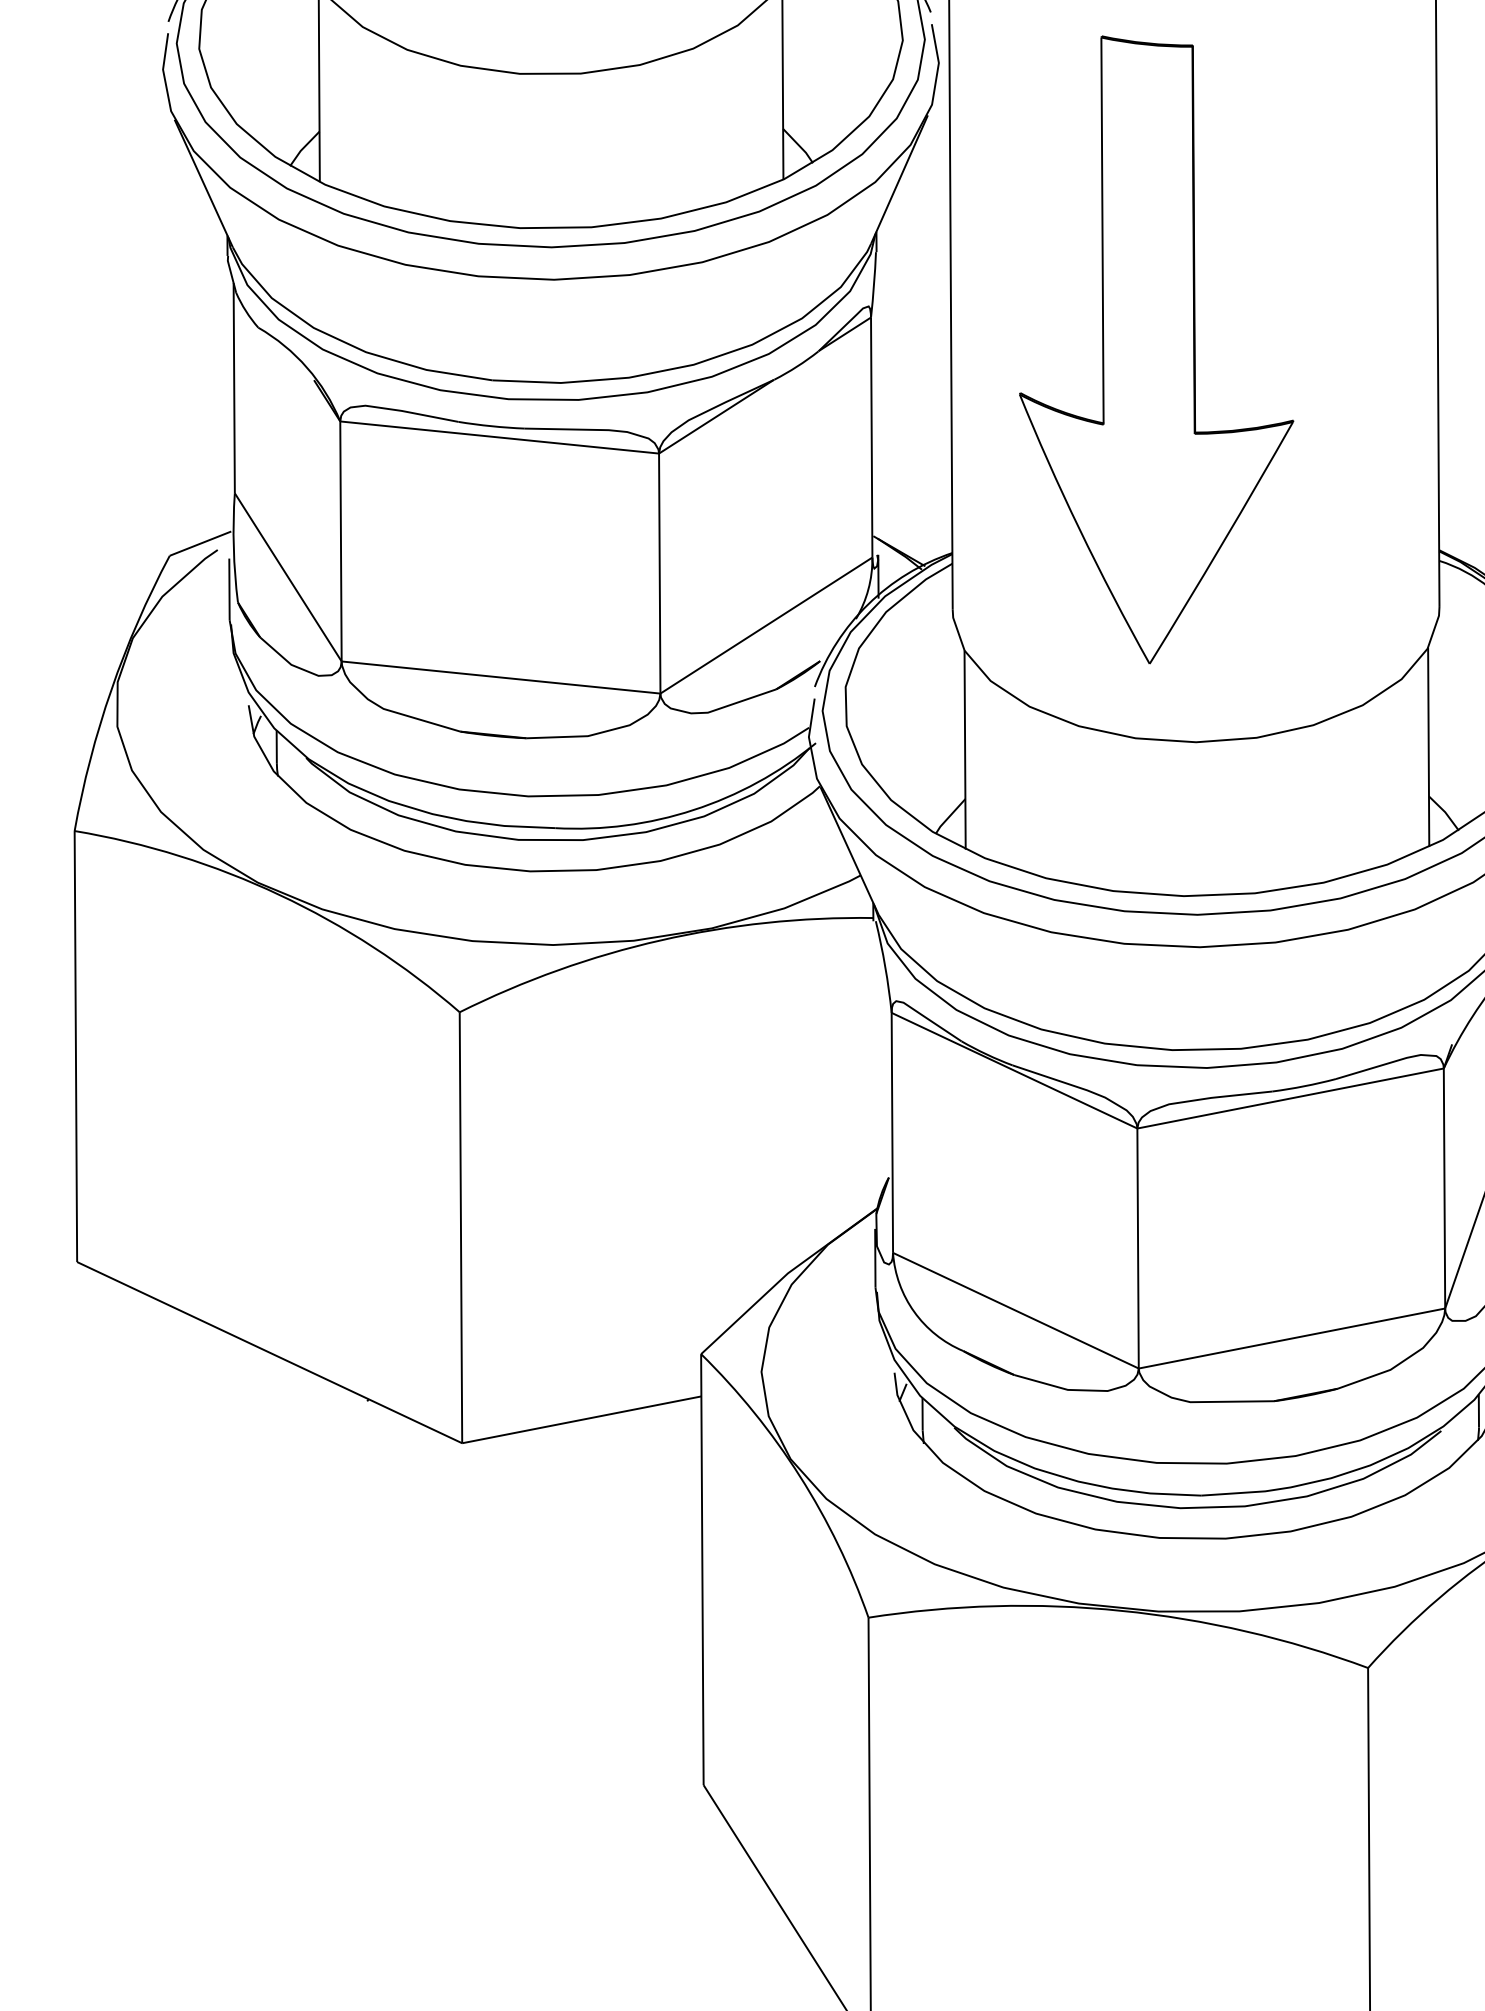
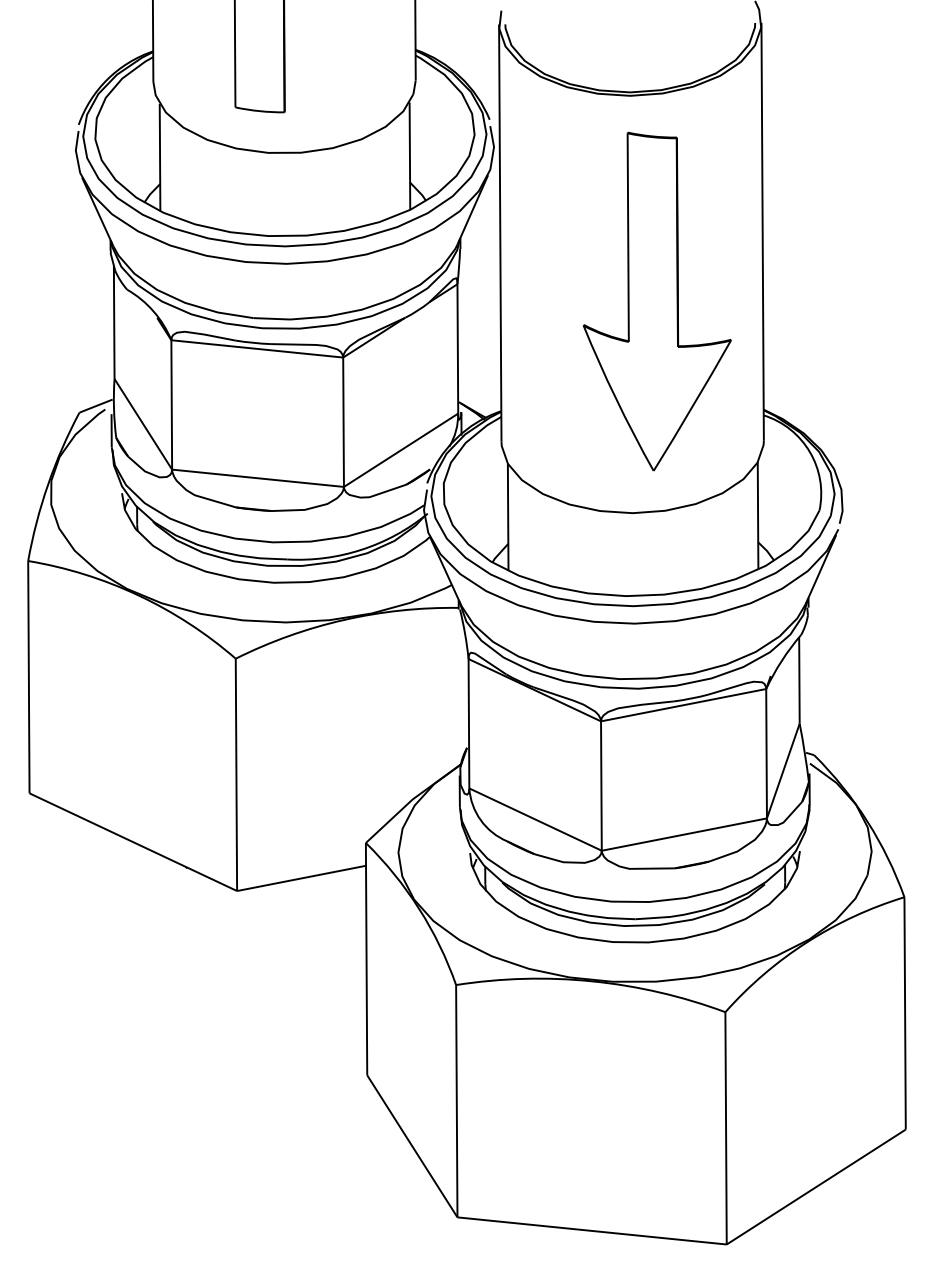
part: (1156, 349) -> (657, 301), moved

